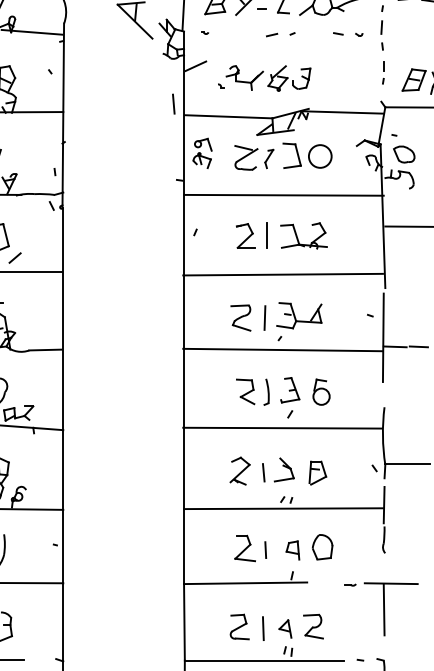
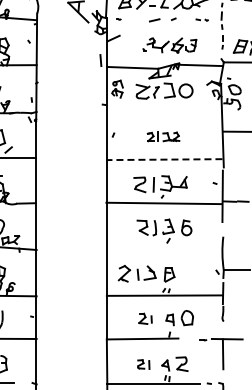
part: (348, 33) -> (202, 19), size x0.7
part: (281, 35) -> (163, 20), size x1.6
part: (264, 78) -> (169, 45), moved
line: (283, 195) -> (164, 113), removed
part: (281, 234) -> (163, 136), size x0.6
line: (281, 274) -> (163, 159), solid -> dashed
line: (281, 427) -> (163, 248), removed
part: (278, 470) -> (146, 273), moved
part: (250, 548) -> (145, 318), size x0.7
part: (247, 627) -> (143, 364), size x0.6

